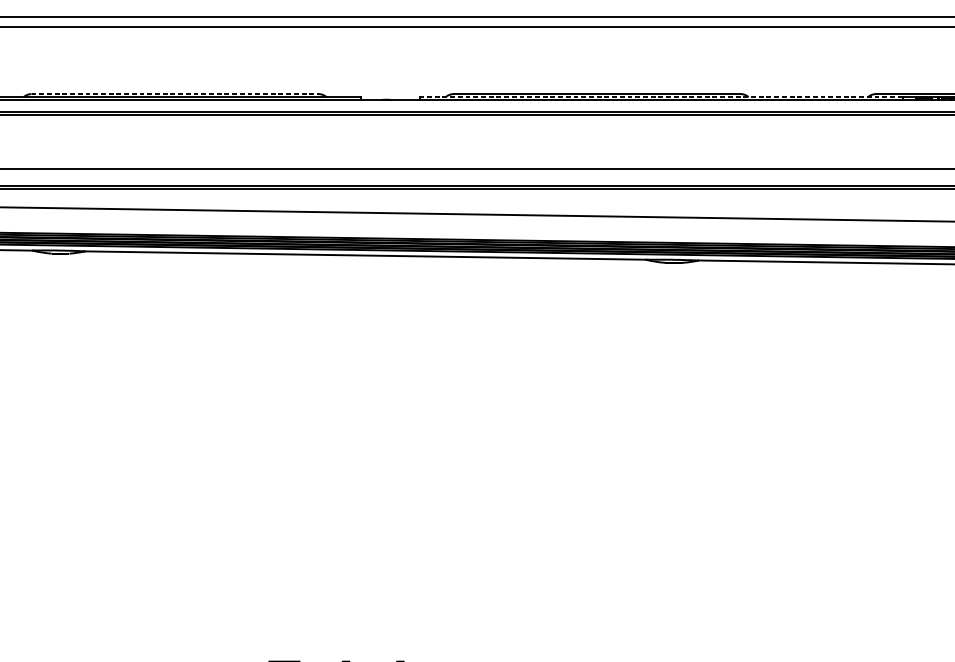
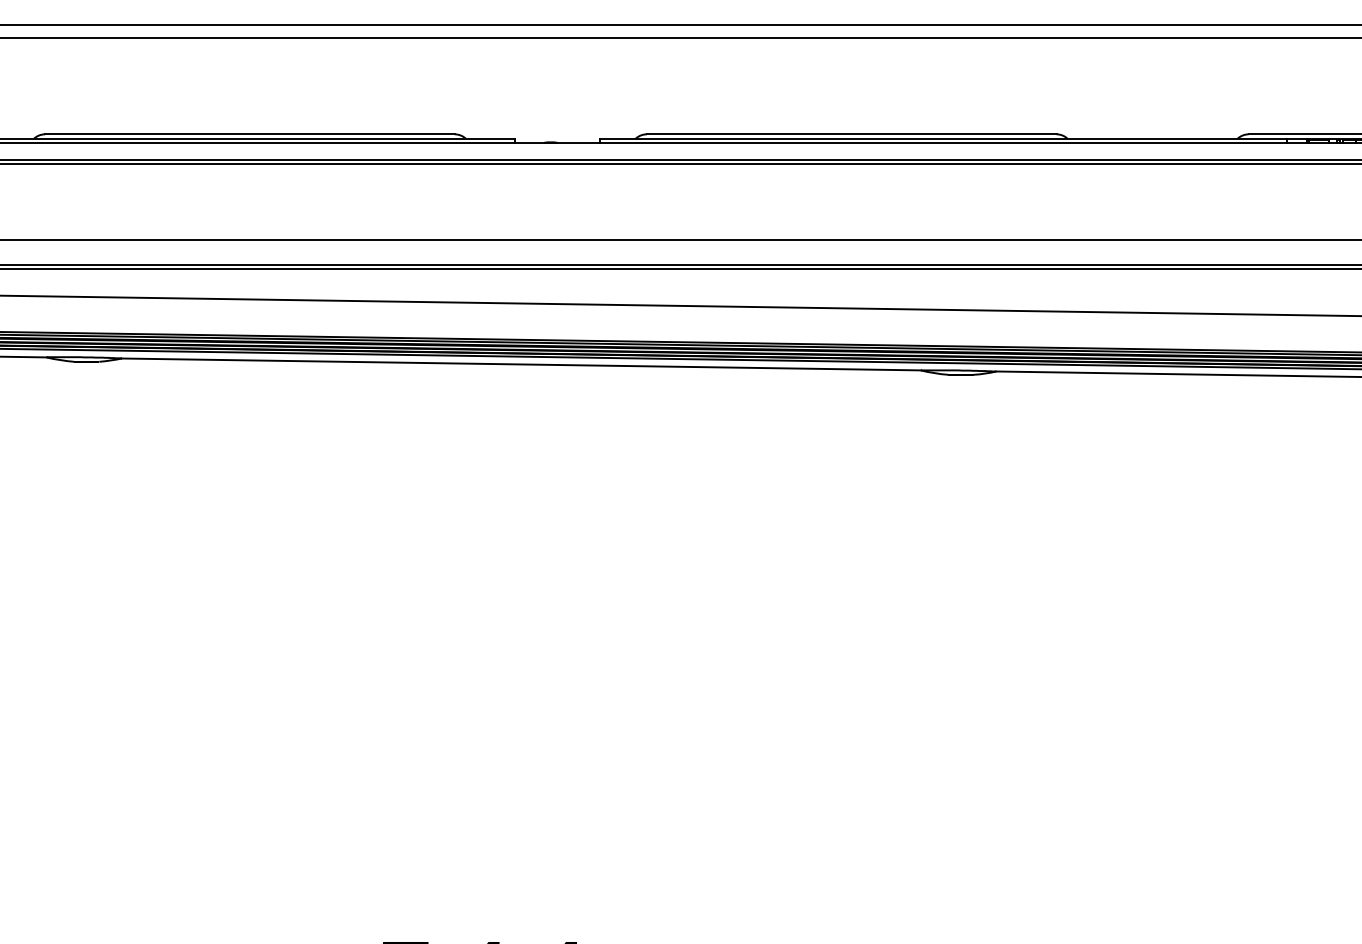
line: (174, 94) -> (249, 134), dashed -> solid
line: (661, 97) -> (943, 138), dashed -> solid

